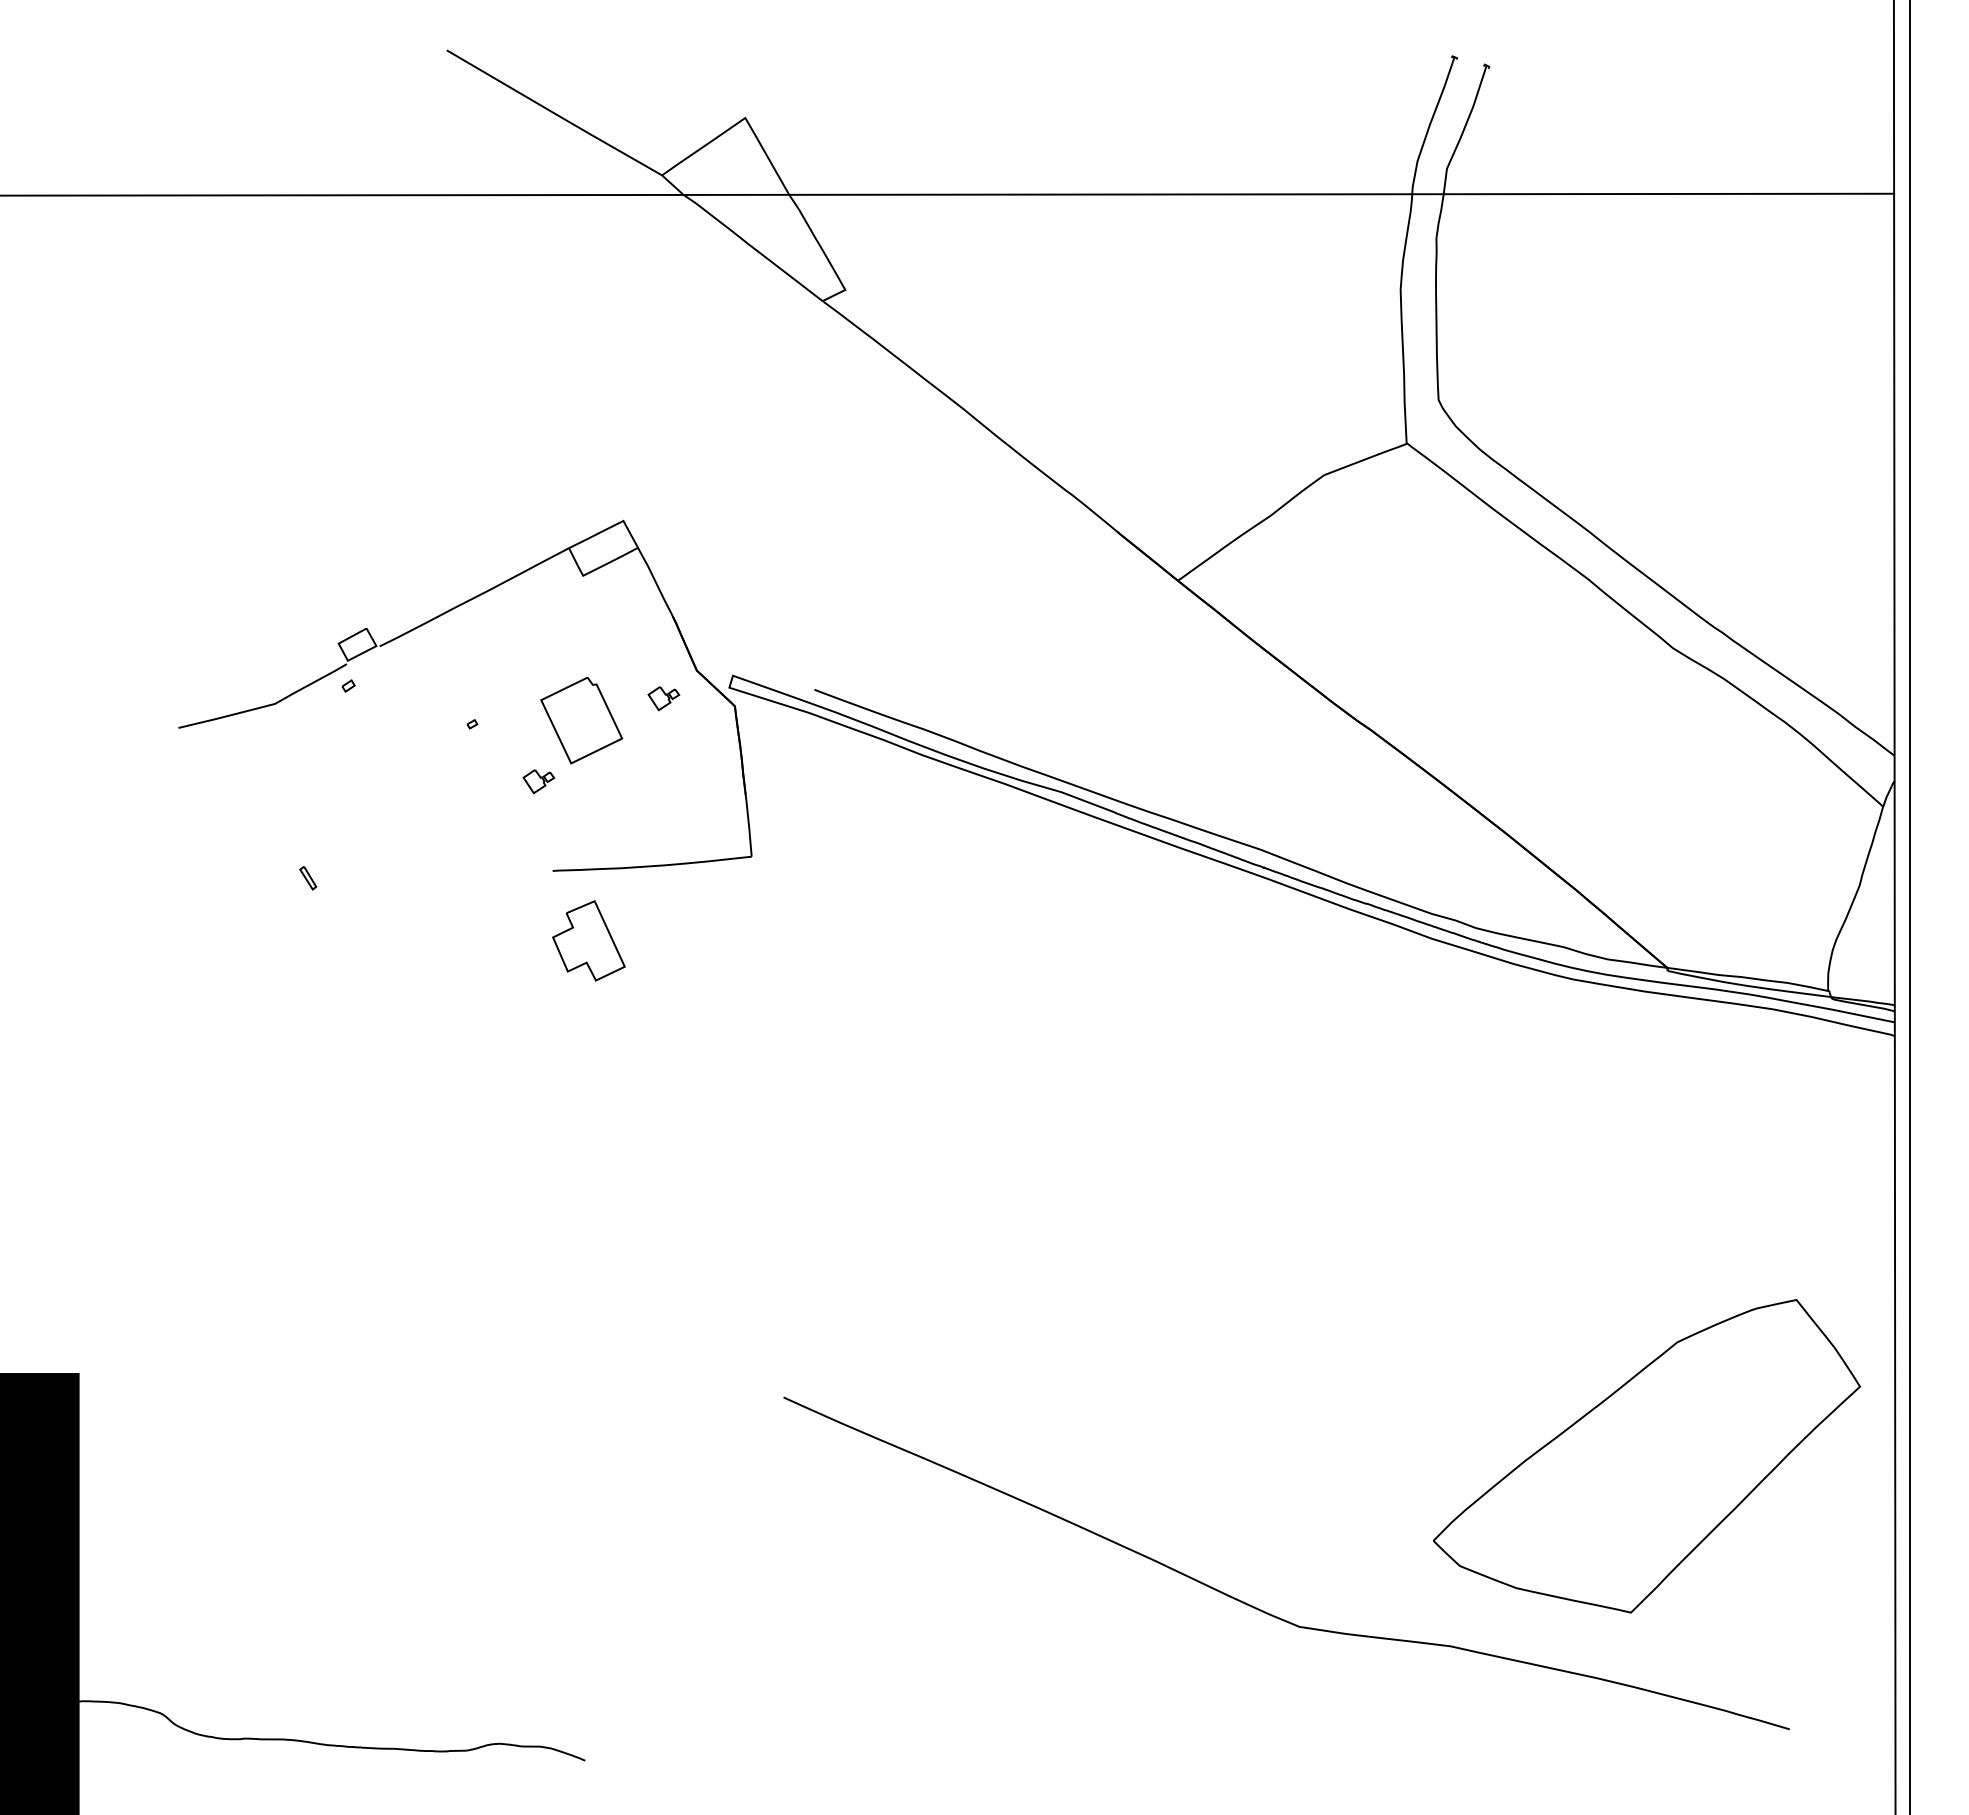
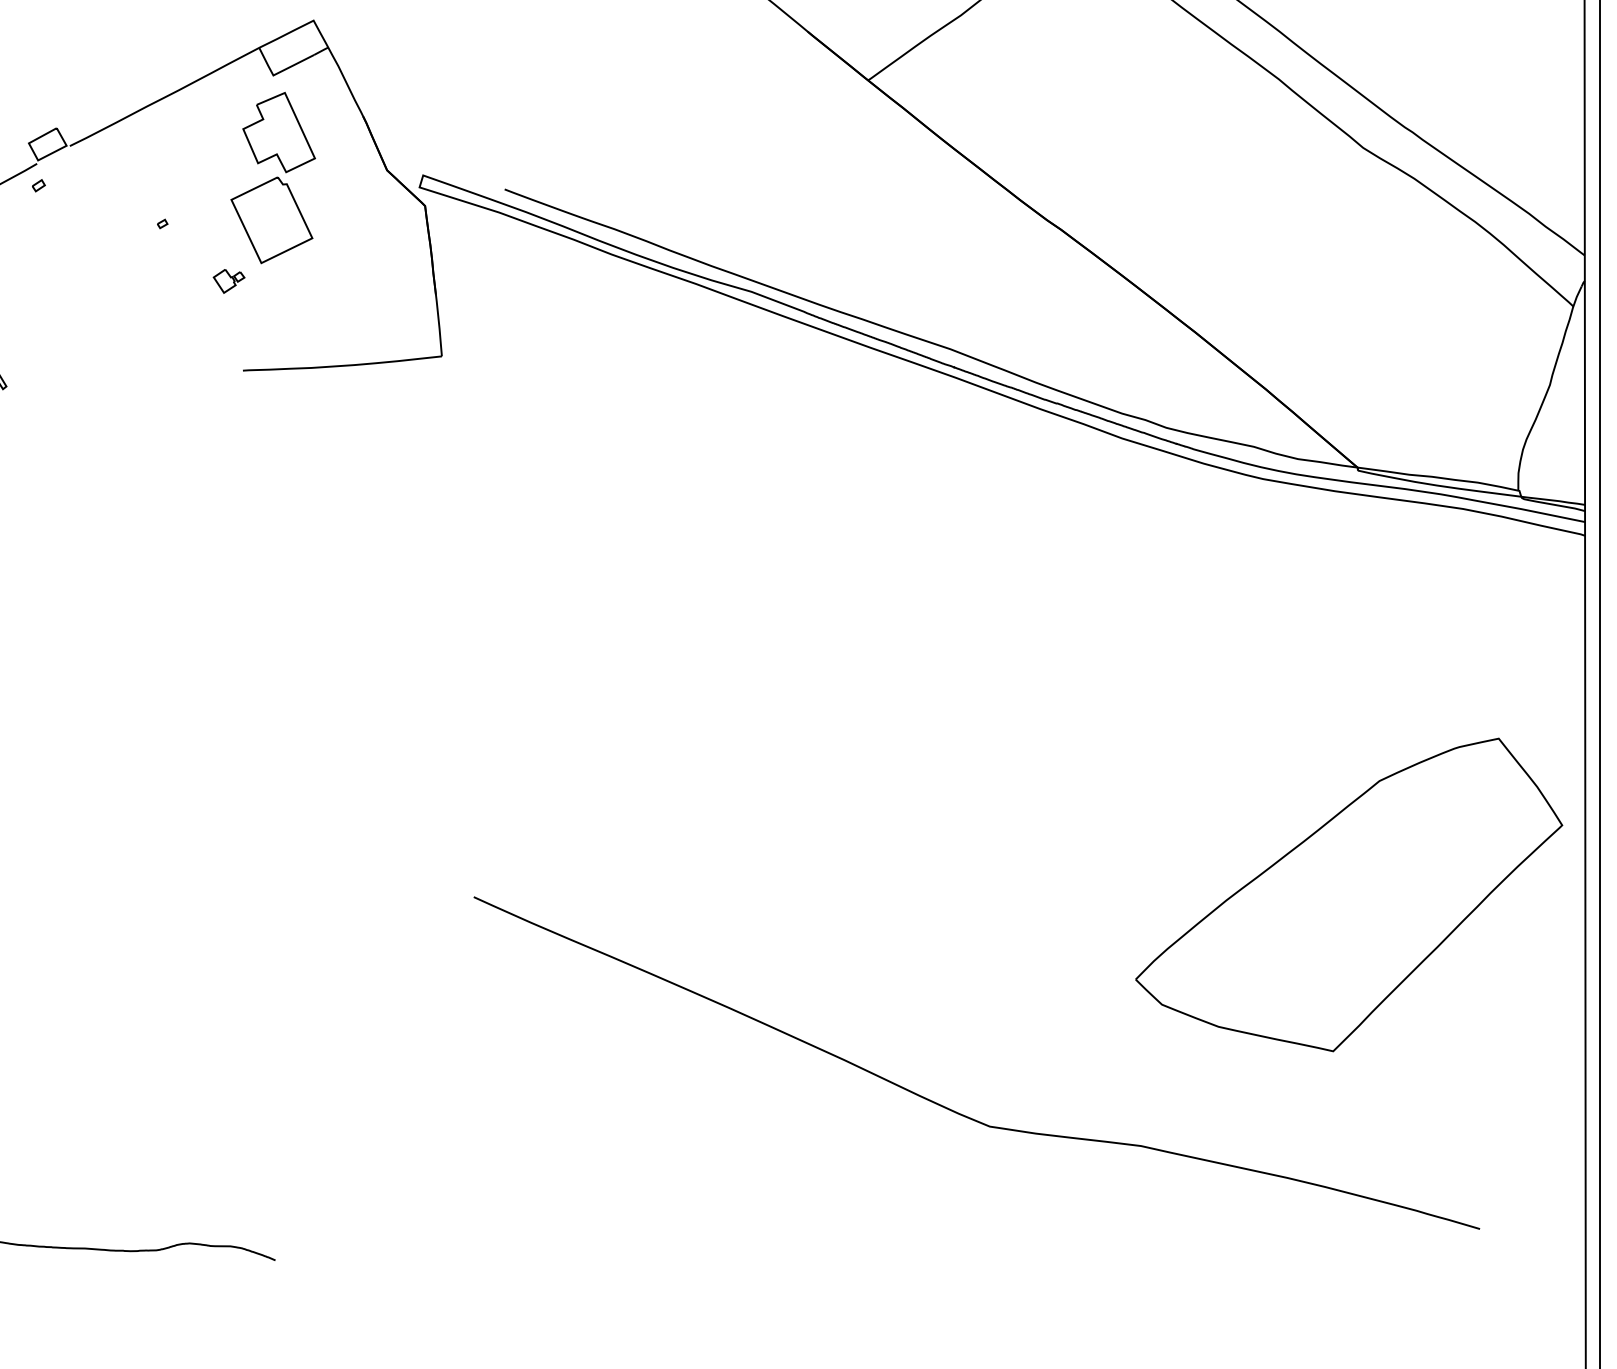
part: (663, 698) -> (353, 198), removed
part: (588, 940) -> (278, 132), moved
part: (1646, 1456) -> (1348, 895), moved

